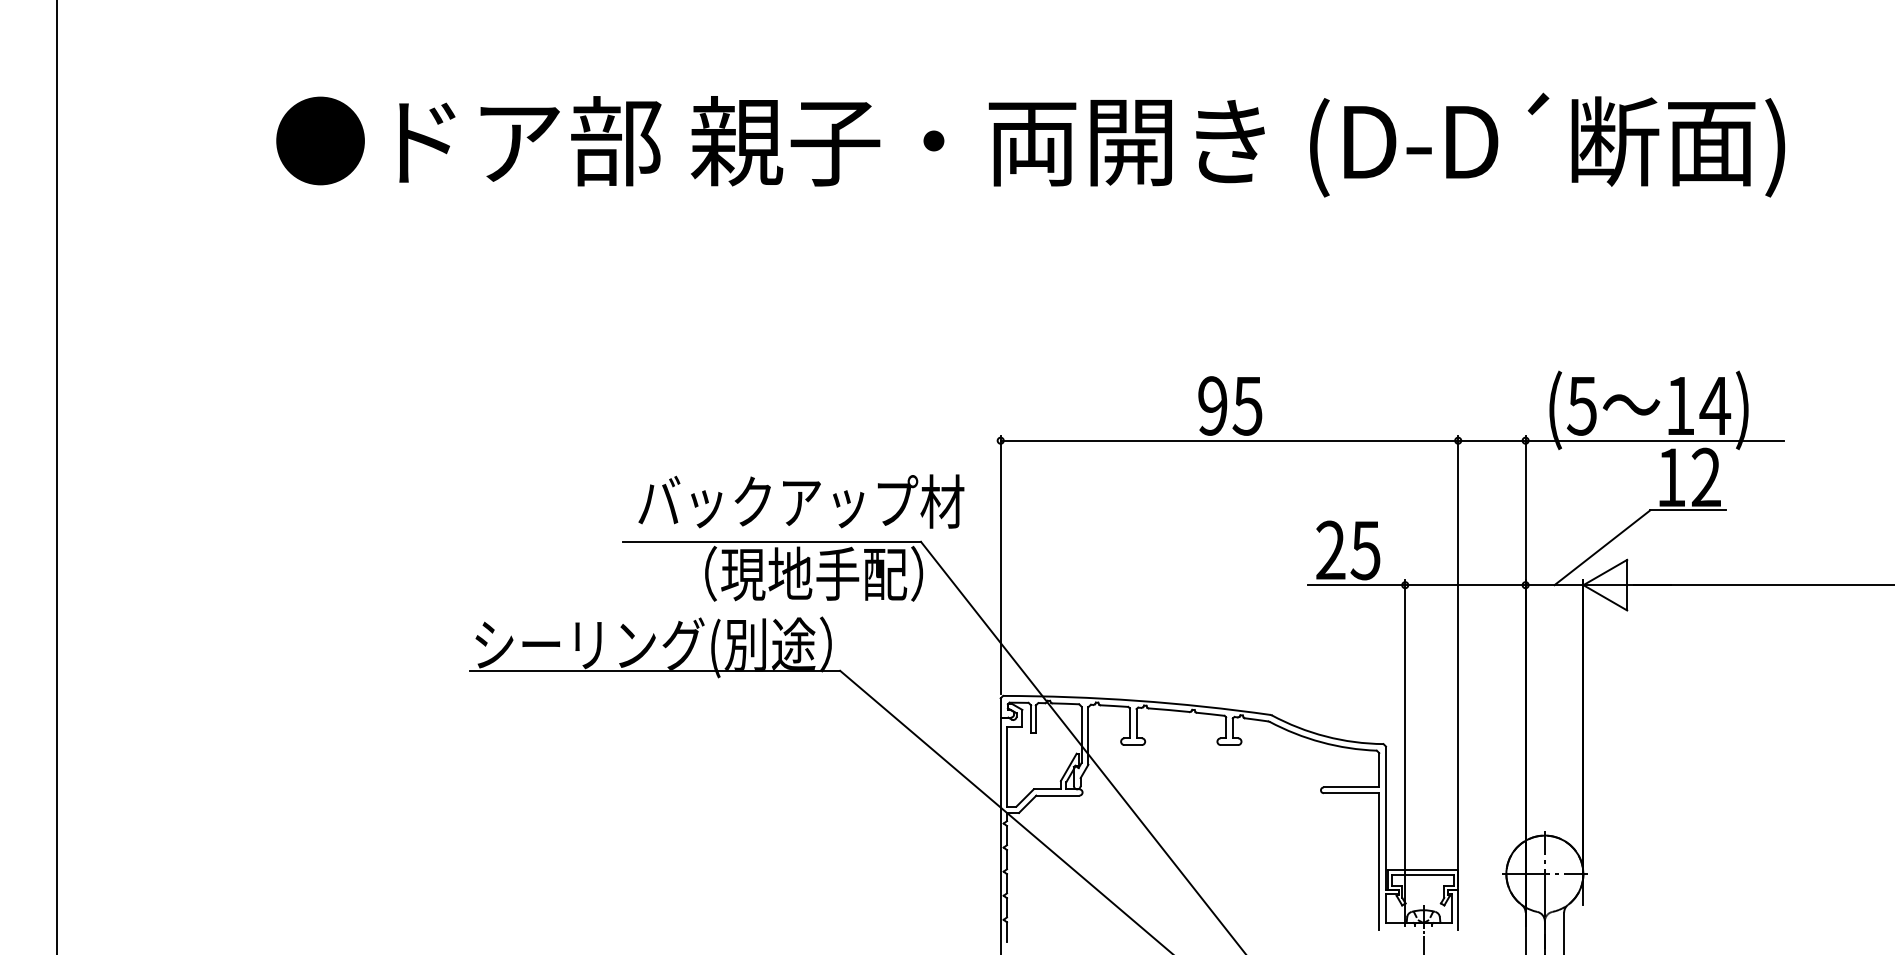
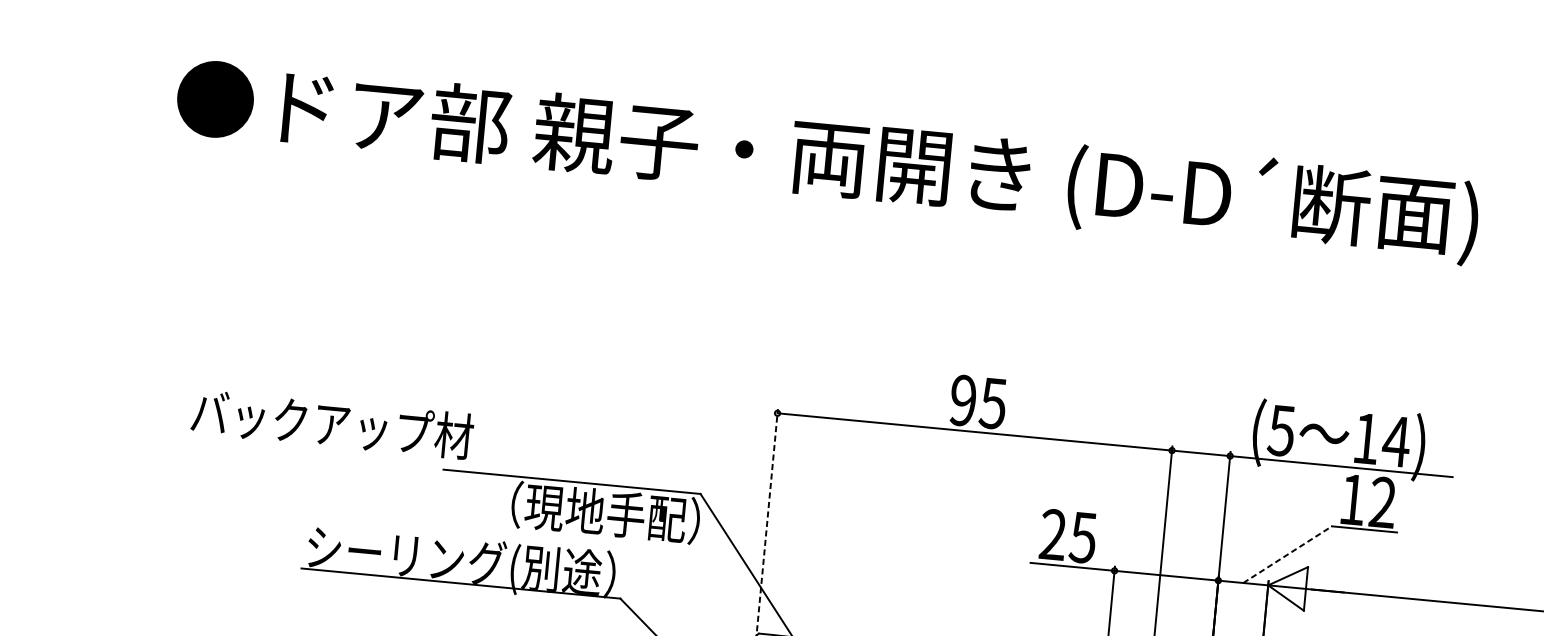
text: (801, 501) -> (332, 424), moved
line: (1602, 547) -> (1287, 554), solid -> dashed
line: (1000, 564) -> (767, 520), solid -> dashed

